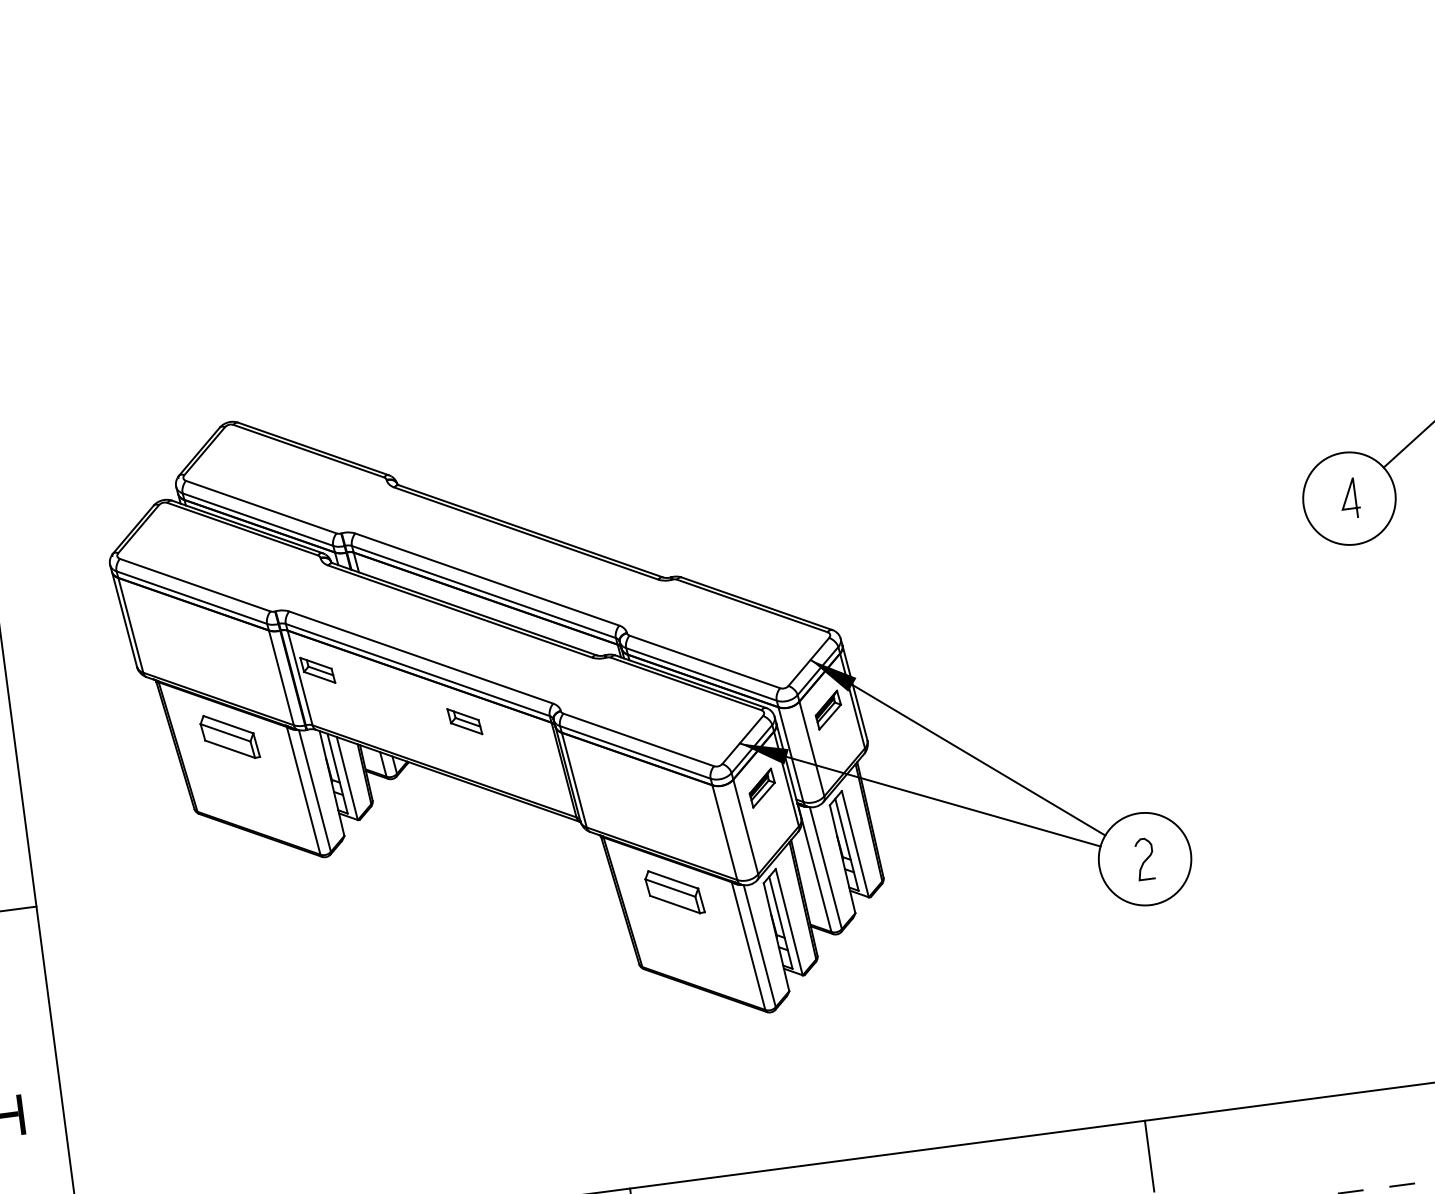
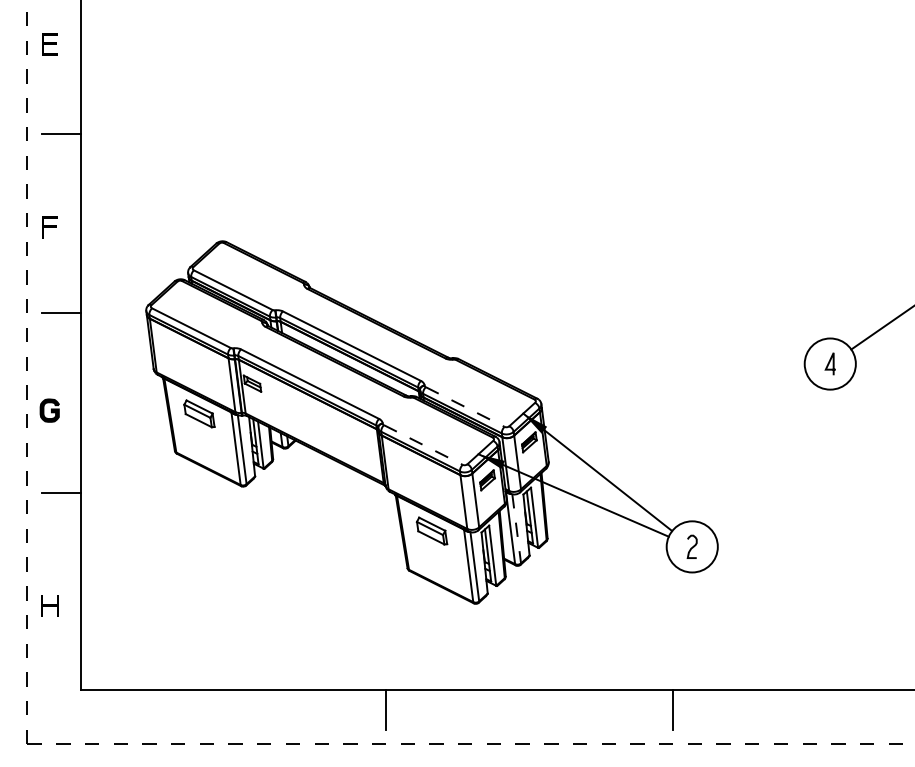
line: (705, 662) -> (465, 407), solid -> dashed
part: (465, 721) -> (329, 422), removed
line: (639, 740) -> (423, 445), solid -> dashed
line: (825, 867) -> (516, 528), solid -> dashed

